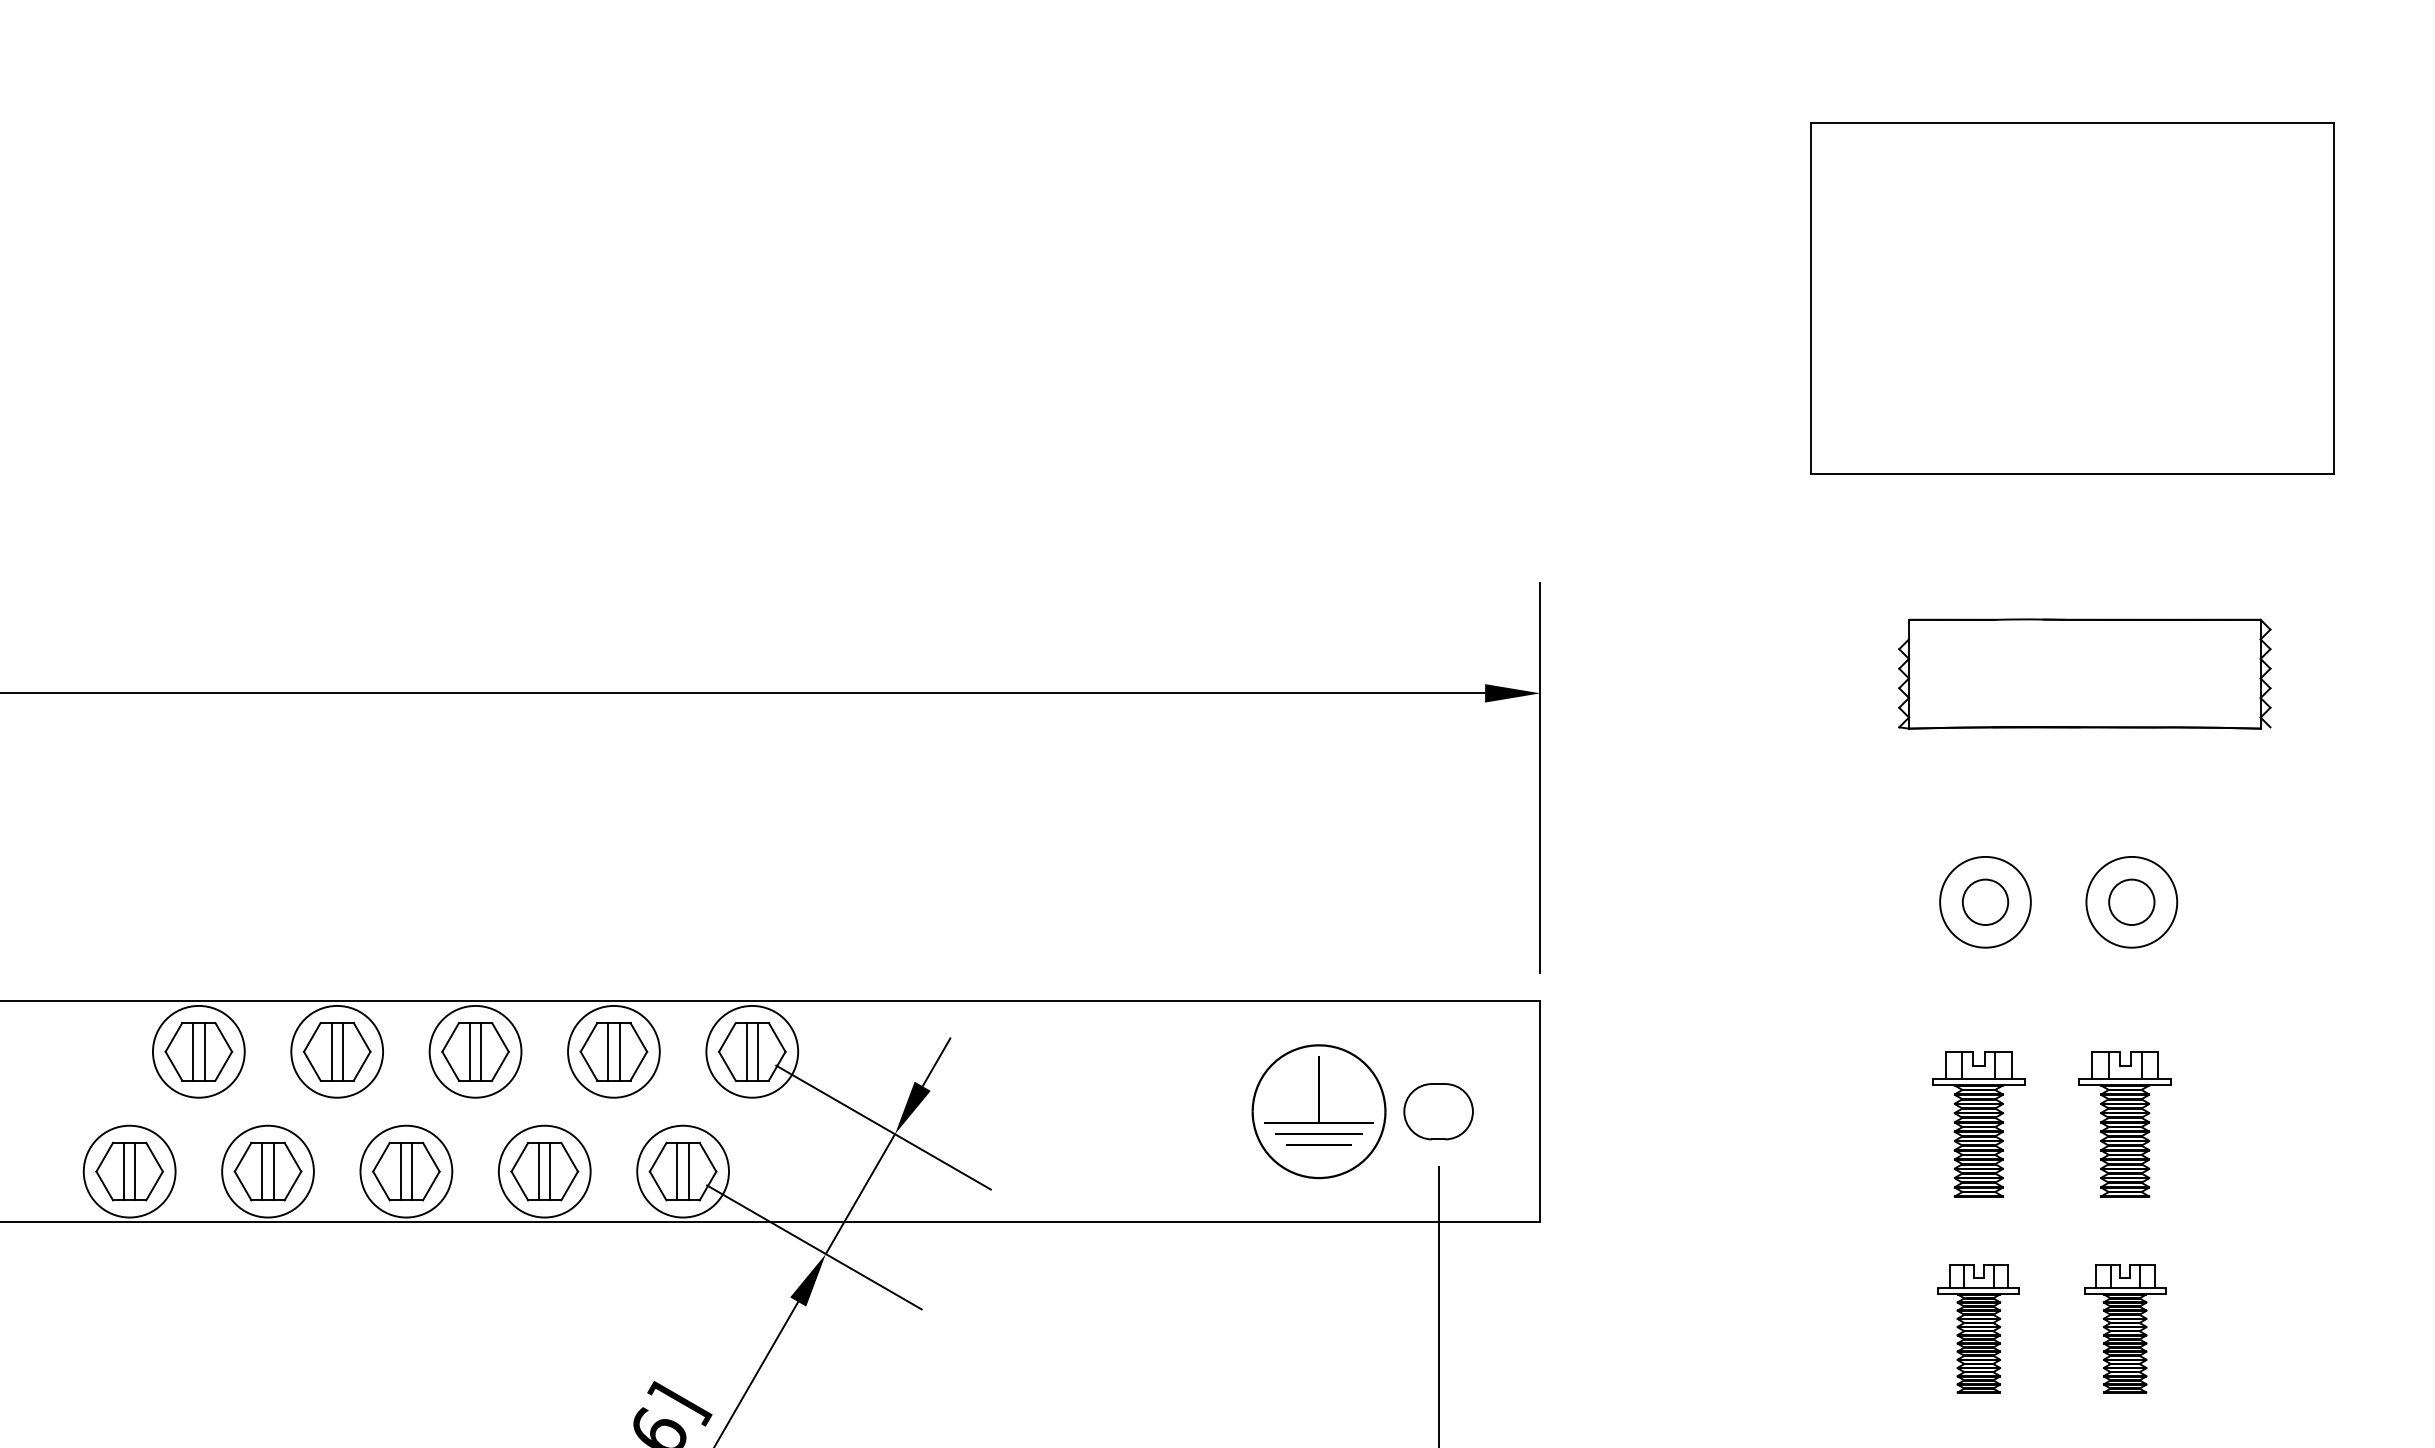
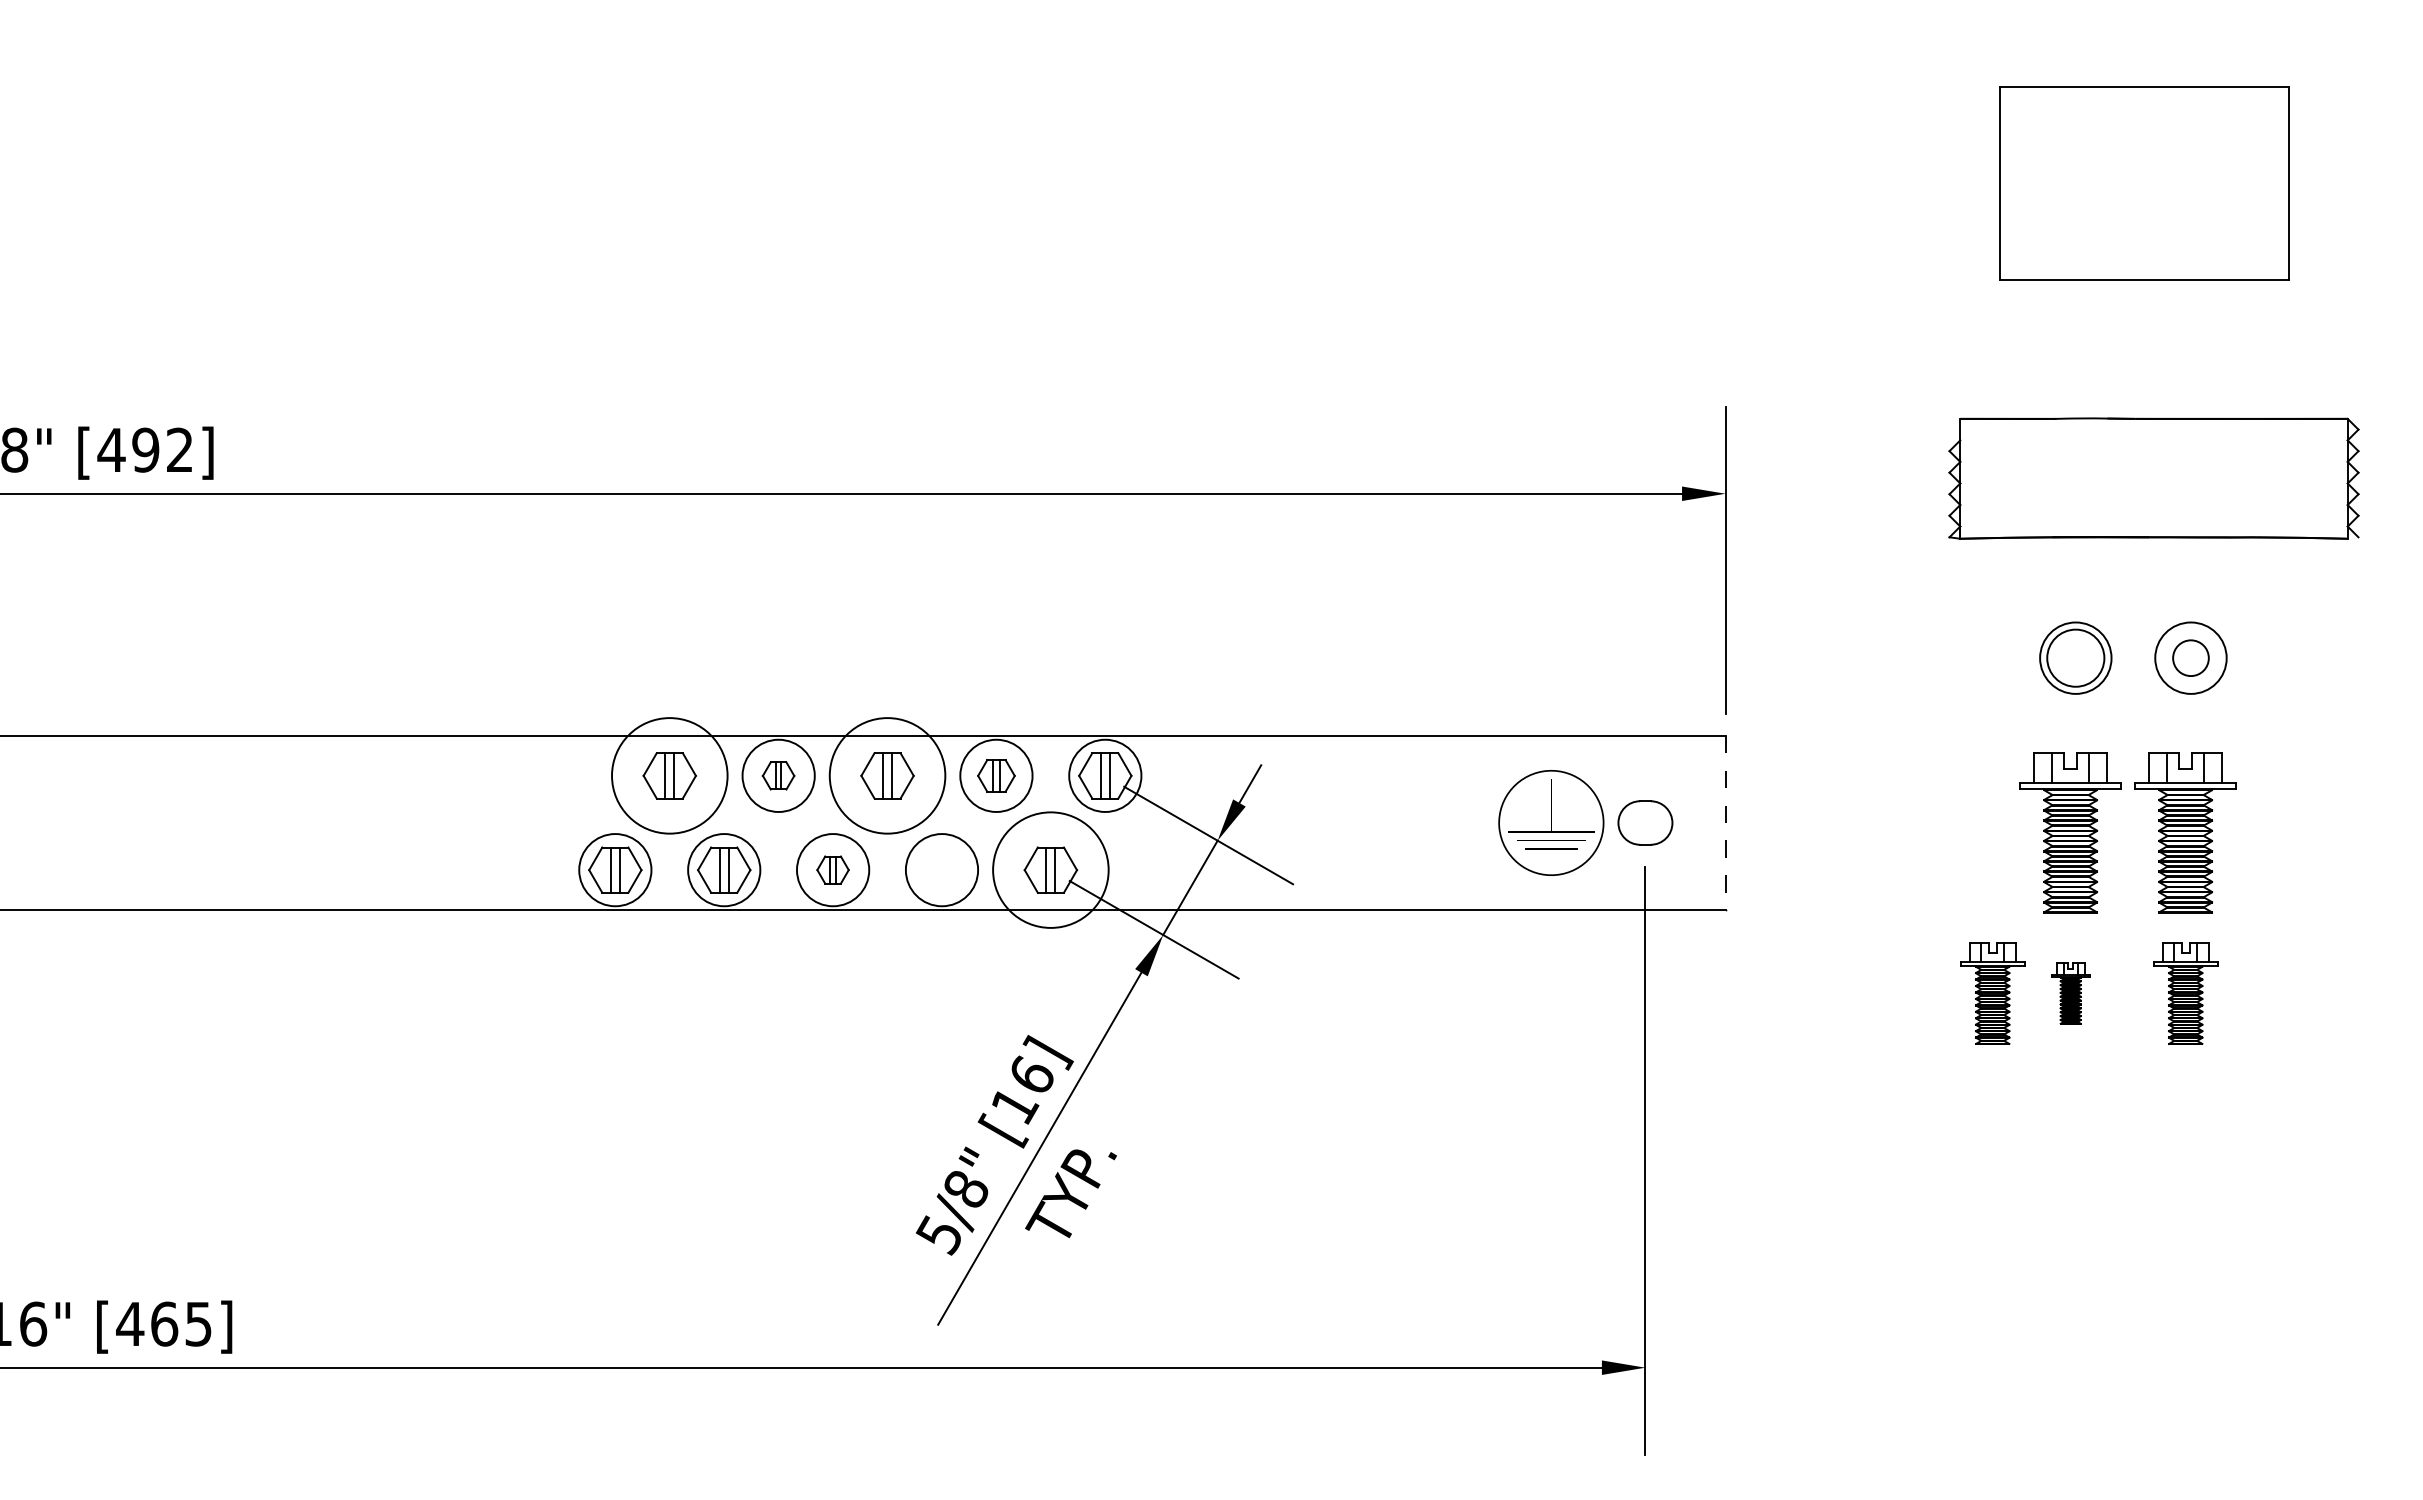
part: (2072, 297) -> (2144, 182), size x0.7
part: (2084, 673) -> (2153, 478), size x1.4
circle: (1985, 902) -> (2075, 658), size x1.6
circle: (198, 1051) -> (669, 775), size x1.6
part: (336, 1051) -> (778, 775), size x0.6
circle: (475, 1051) -> (887, 775), size x1.6
part: (614, 1051) -> (996, 775), size x0.7
line: (1540, 1112) -> (1725, 823), solid -> dashed
part: (1978, 1123) -> (2070, 832), size x1.4
part: (2124, 1123) -> (2185, 832), size x1.4
part: (405, 1170) -> (832, 869), size x0.6
part: (544, 1170) -> (941, 869), removed
circle: (682, 1172) -> (1050, 870), size x1.6
part: (1879, 1328) -> (1992, 993), added
part: (1978, 1328) -> (2070, 993), size x0.6

